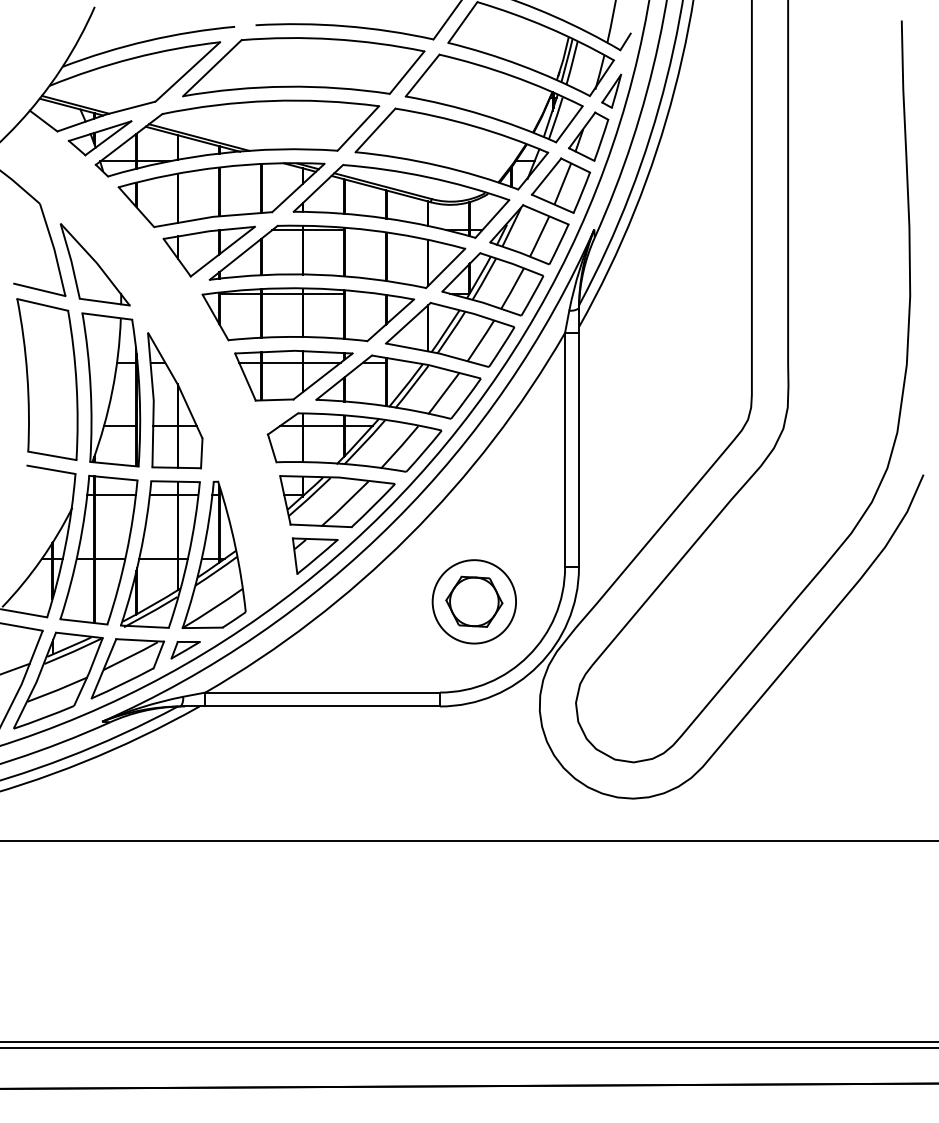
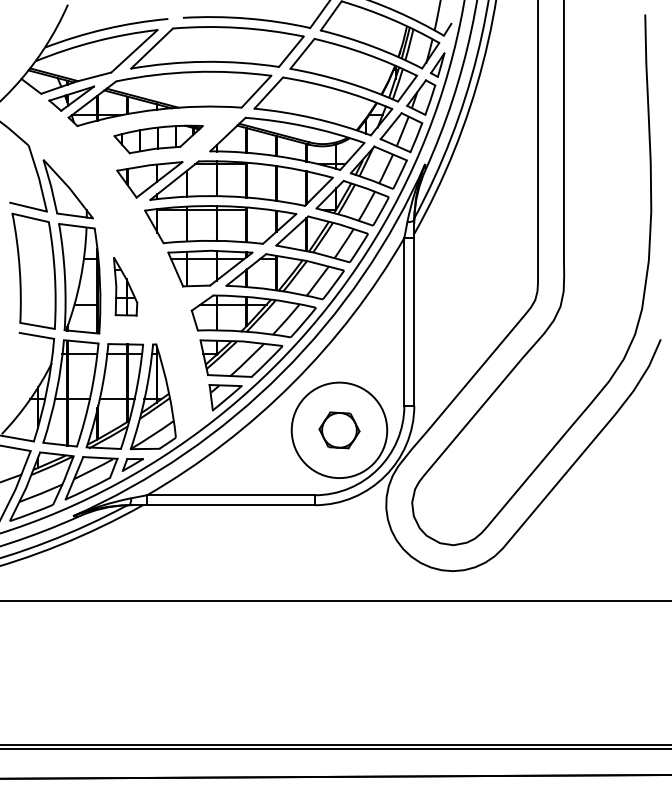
part: (221, 195) -> (158, 139), size x0.6
part: (175, 400) -> (125, 286), size x0.6
circle: (474, 601) -> (339, 430), size x1.6

